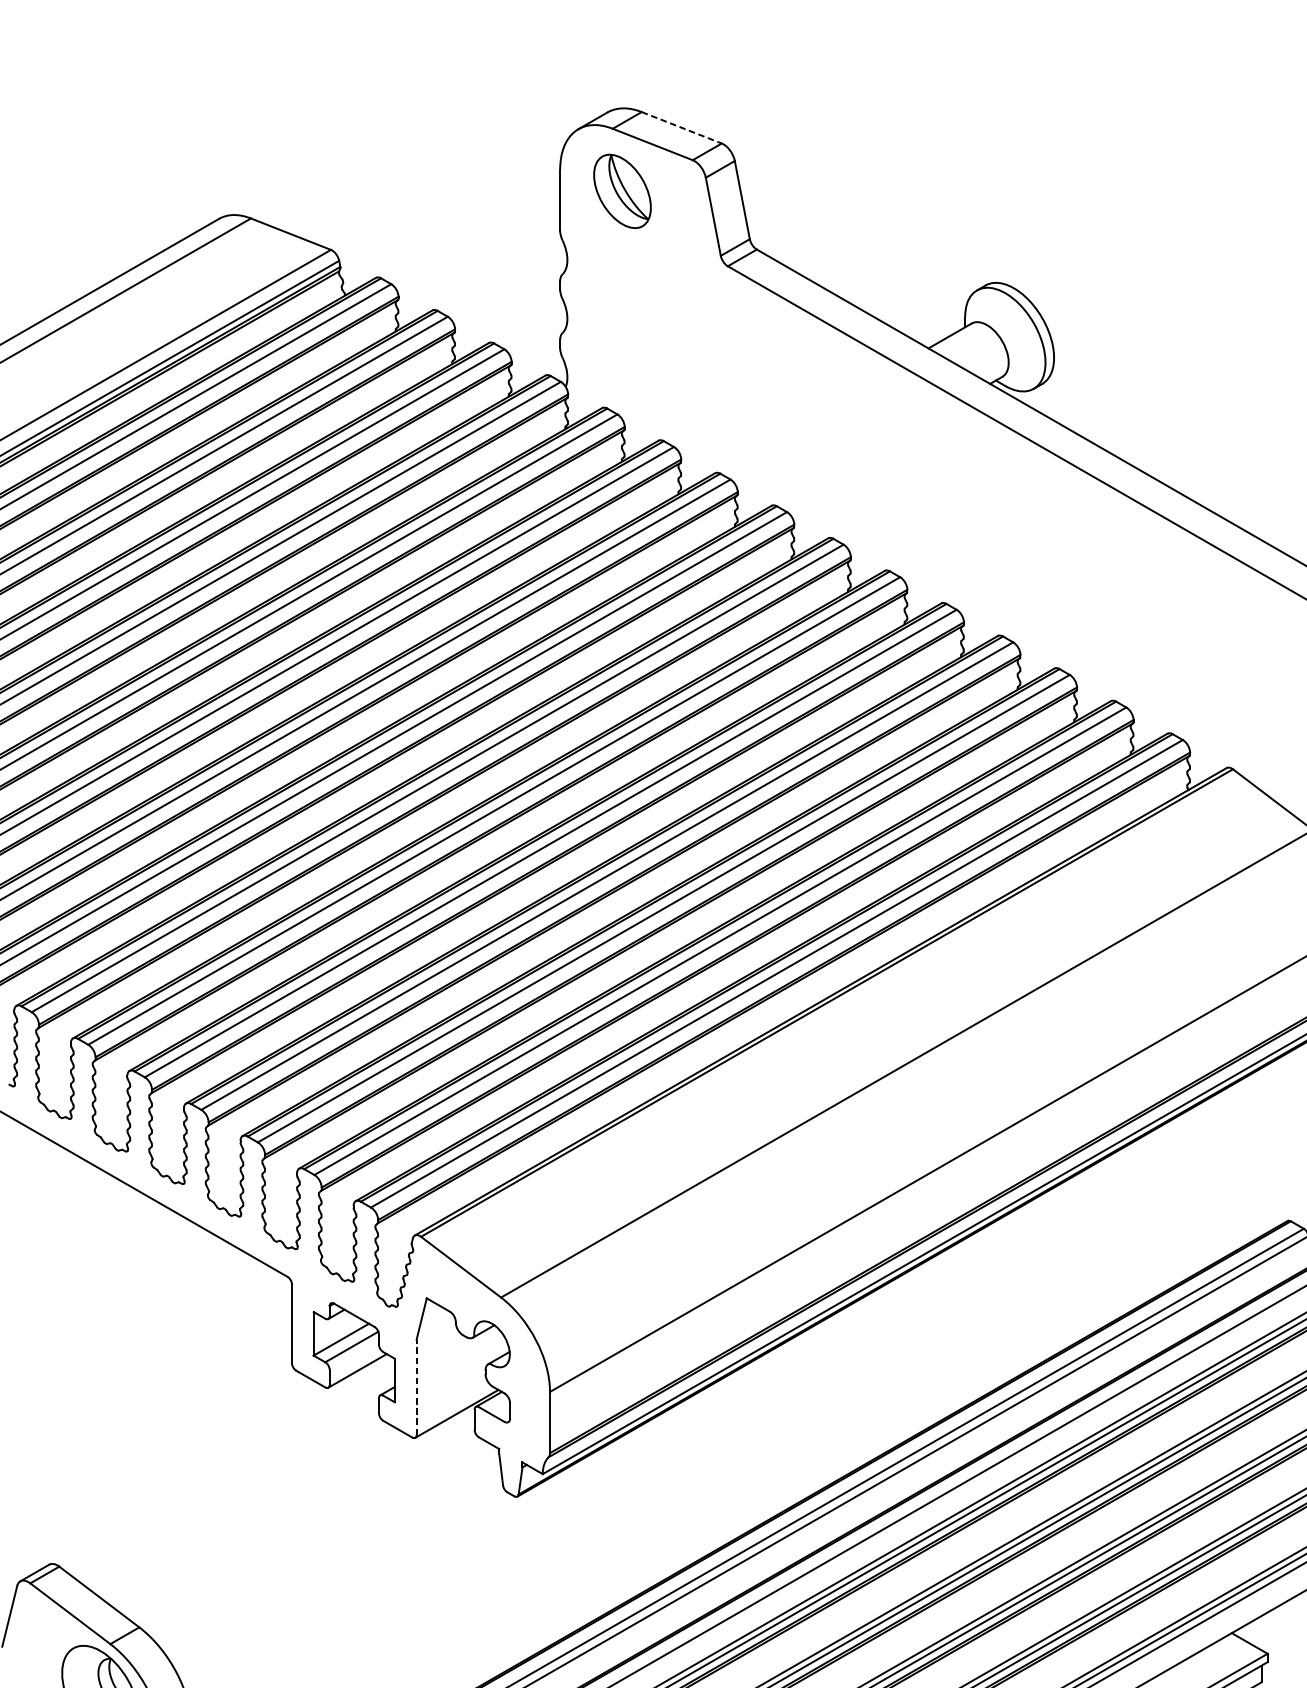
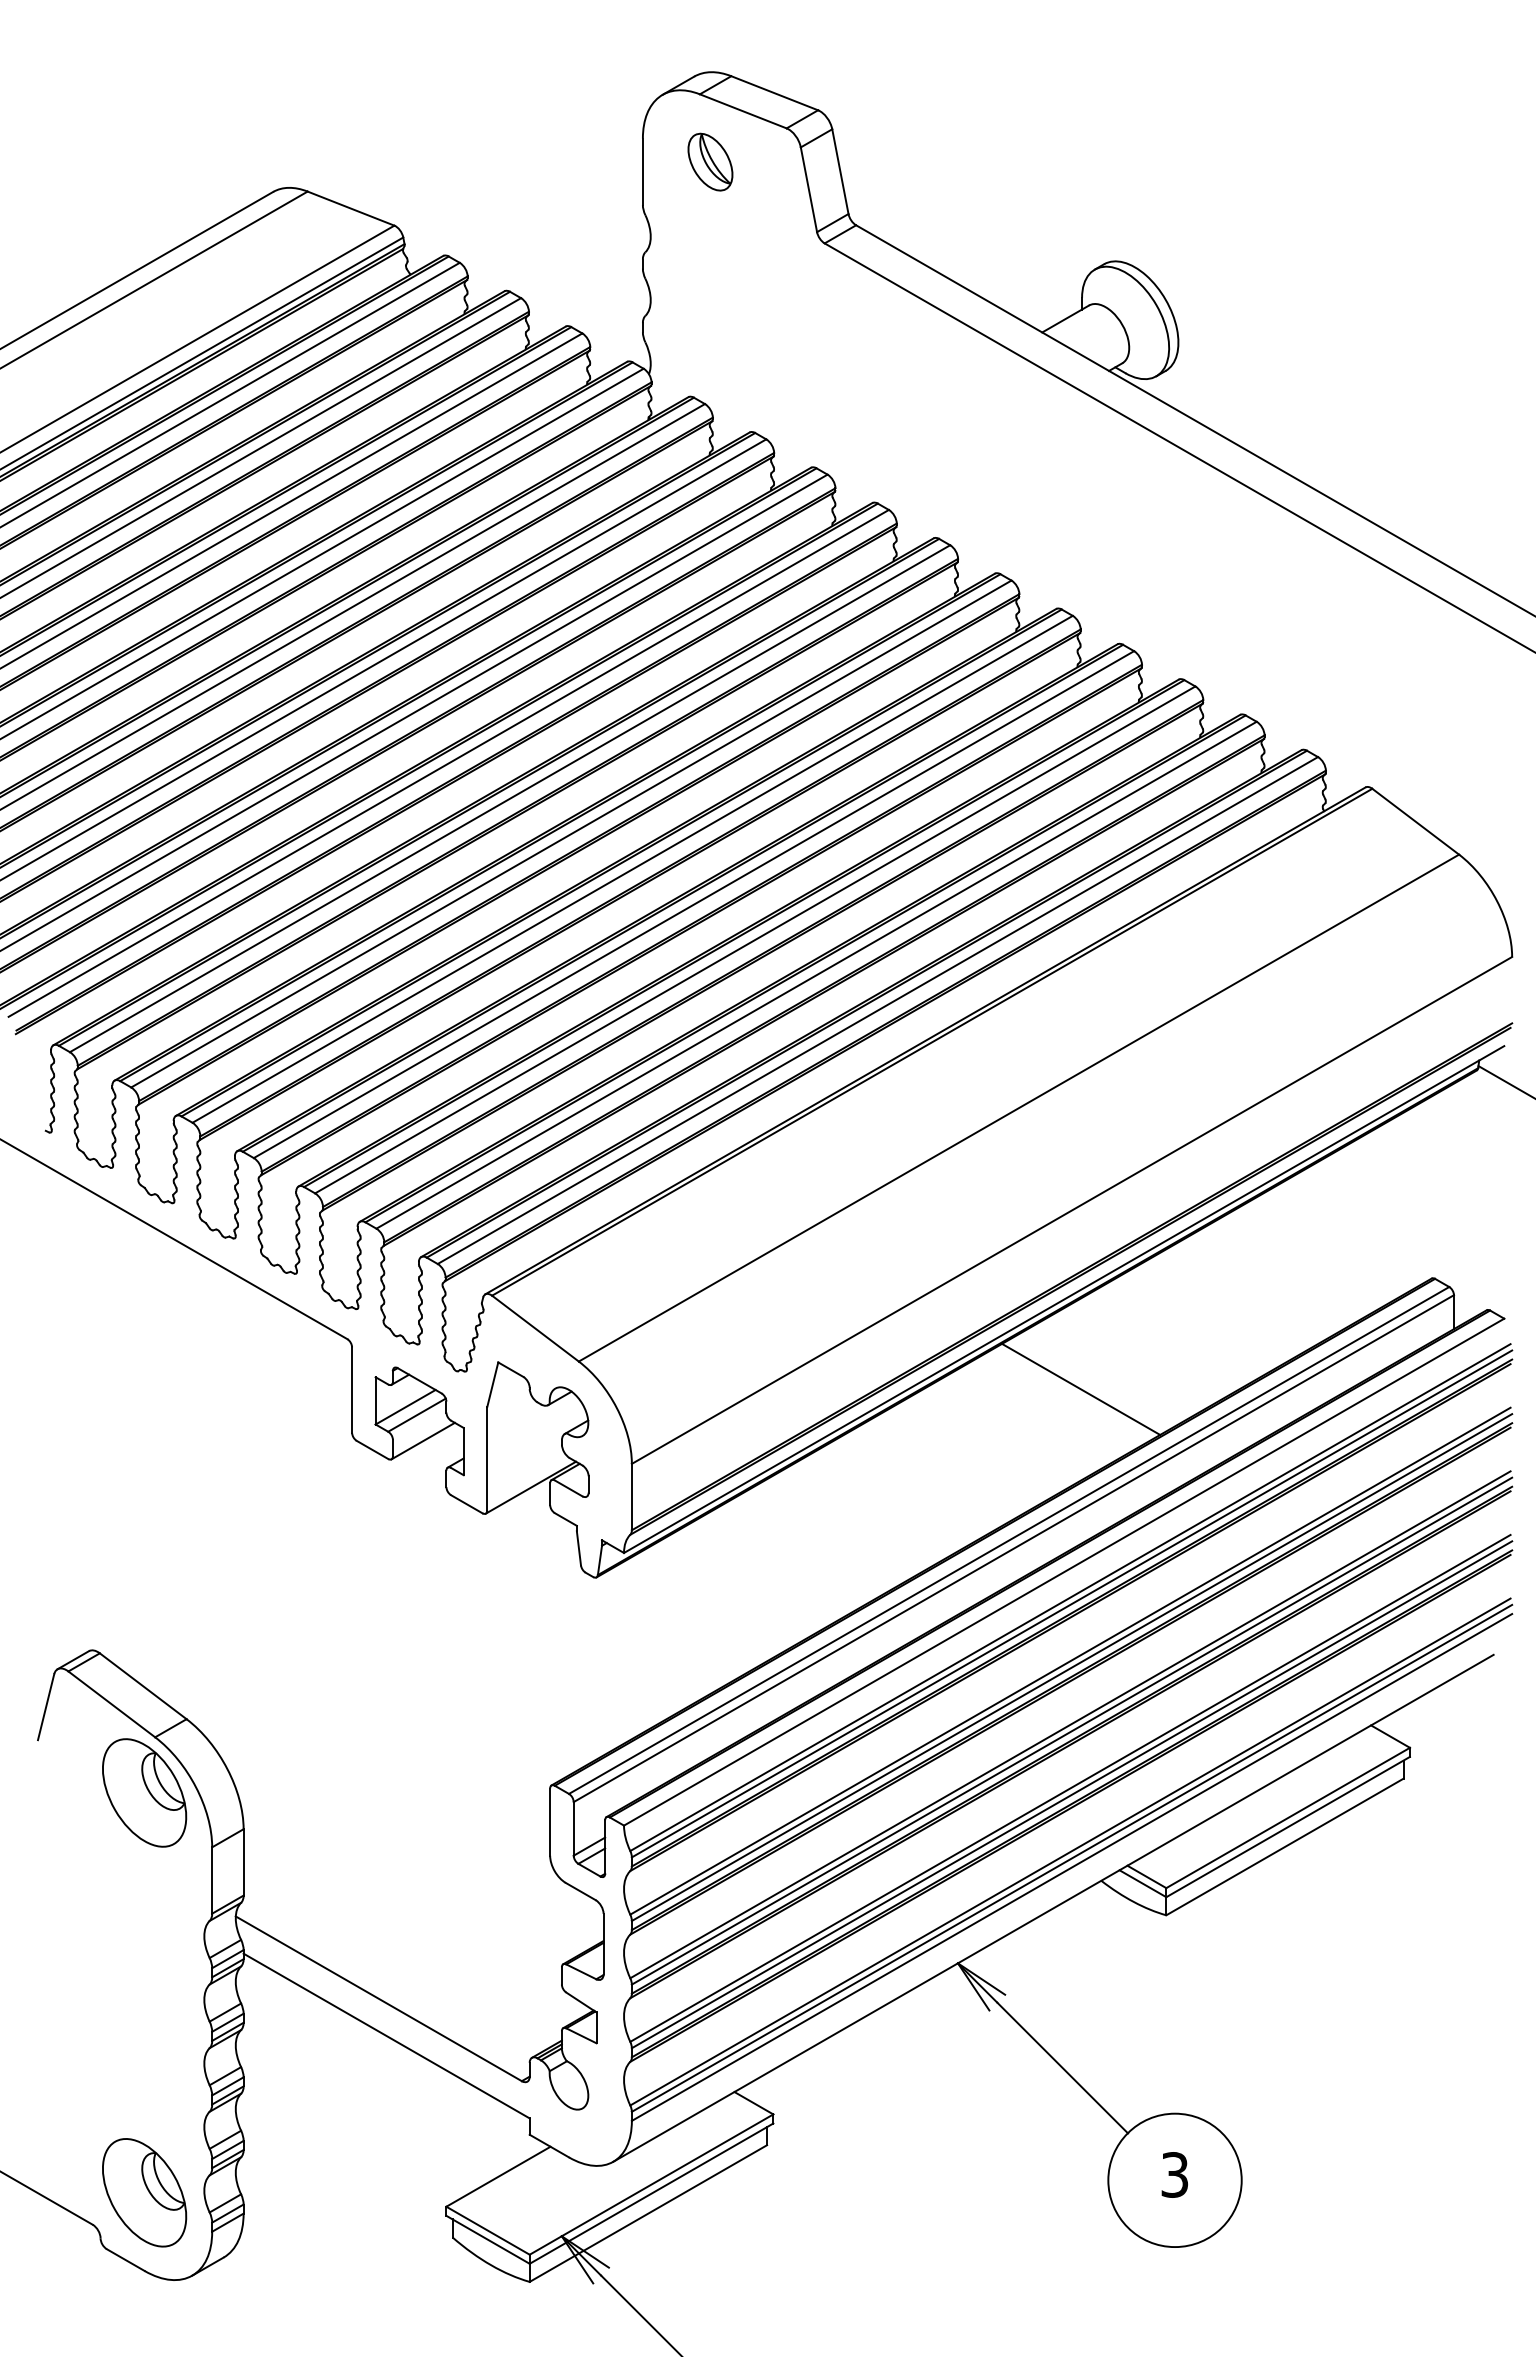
line: (681, 128) -> (774, 93), dashed -> solid
part: (622, 190) -> (710, 161), size x0.71
line: (964, 1322) -> (1081, 1388), added
line: (416, 1386) -> (487, 1458), dashed -> solid

